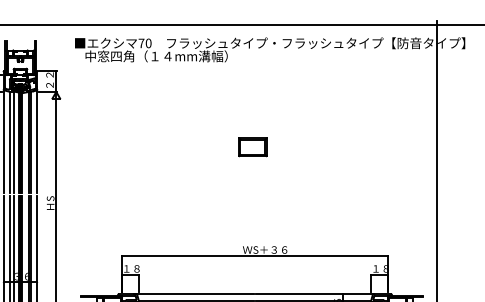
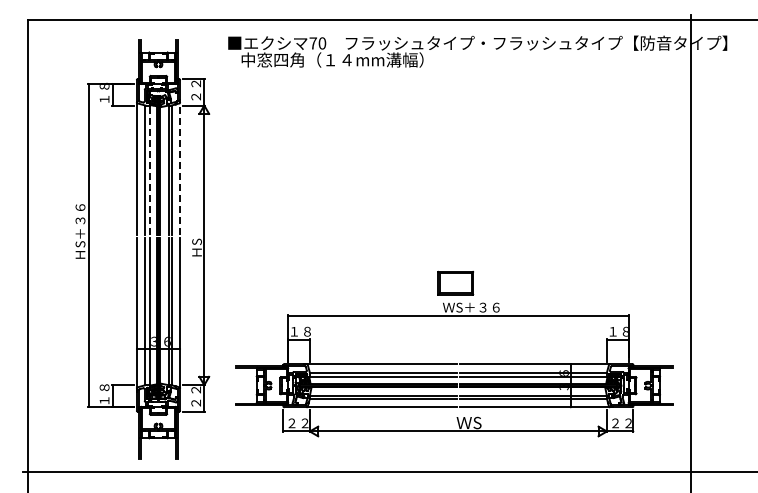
line: (37, 140) -> (180, 167), solid -> dashed
line: (14, 142) -> (150, 170), solid -> dashed
part: (252, 146) -> (455, 282), moved

